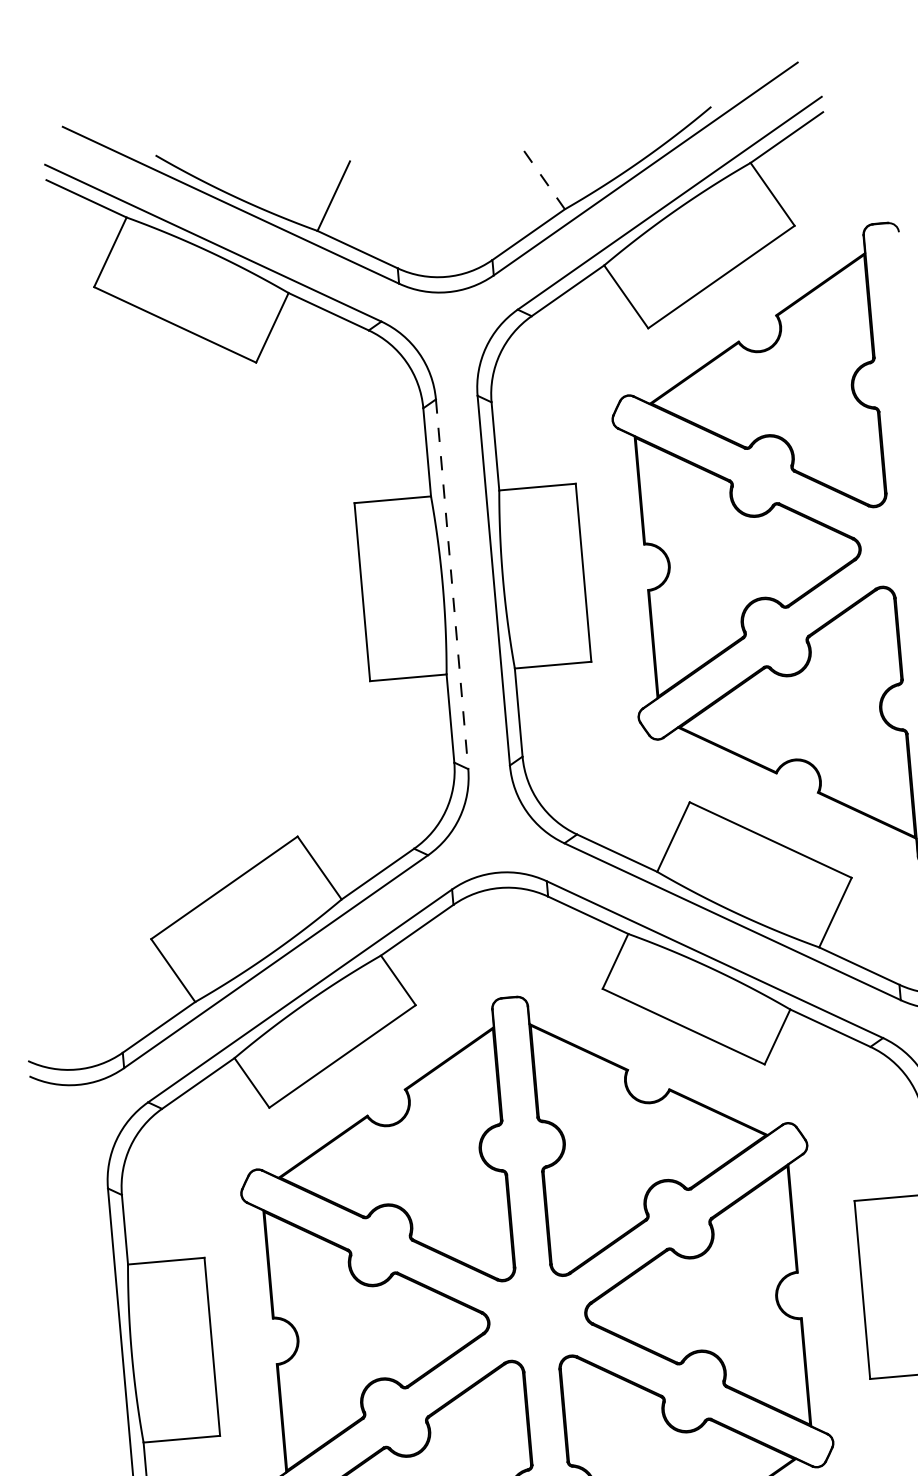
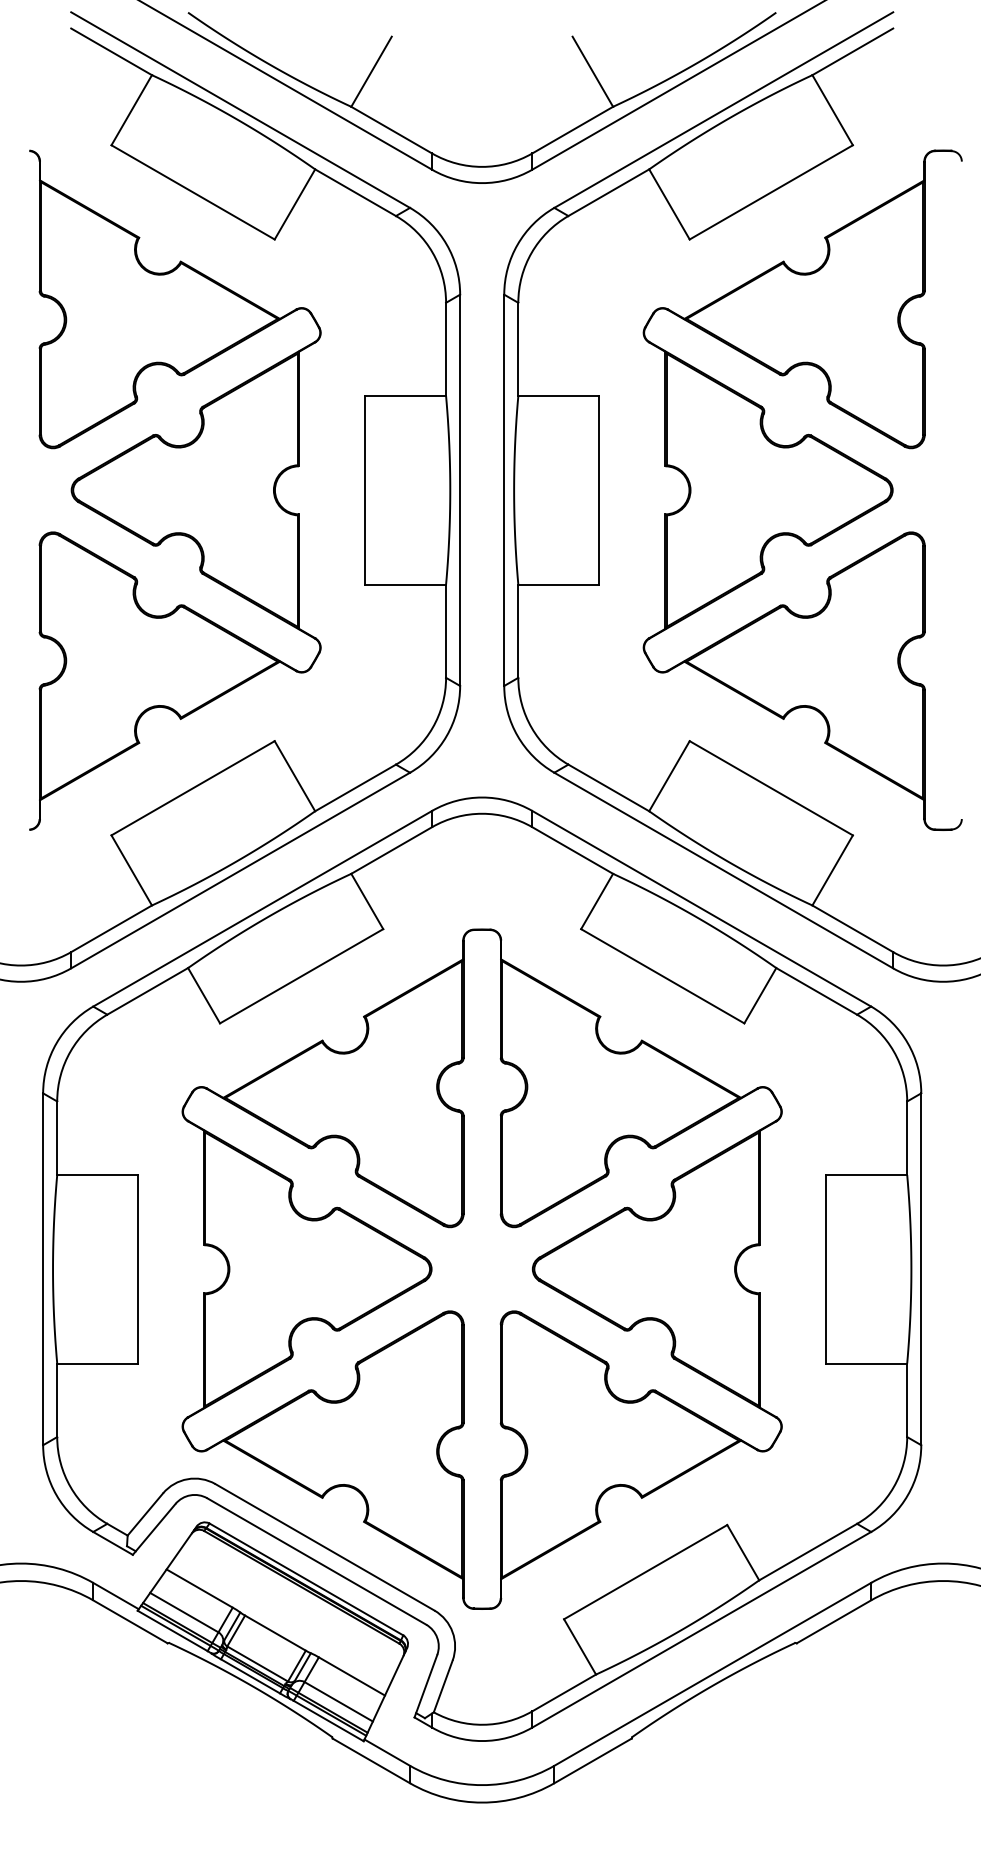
line: (542, 177) -> (592, 71), dashed -> solid
line: (452, 584) -> (460, 490), dashed -> solid
part: (183, 607) -> (175, 489), added

